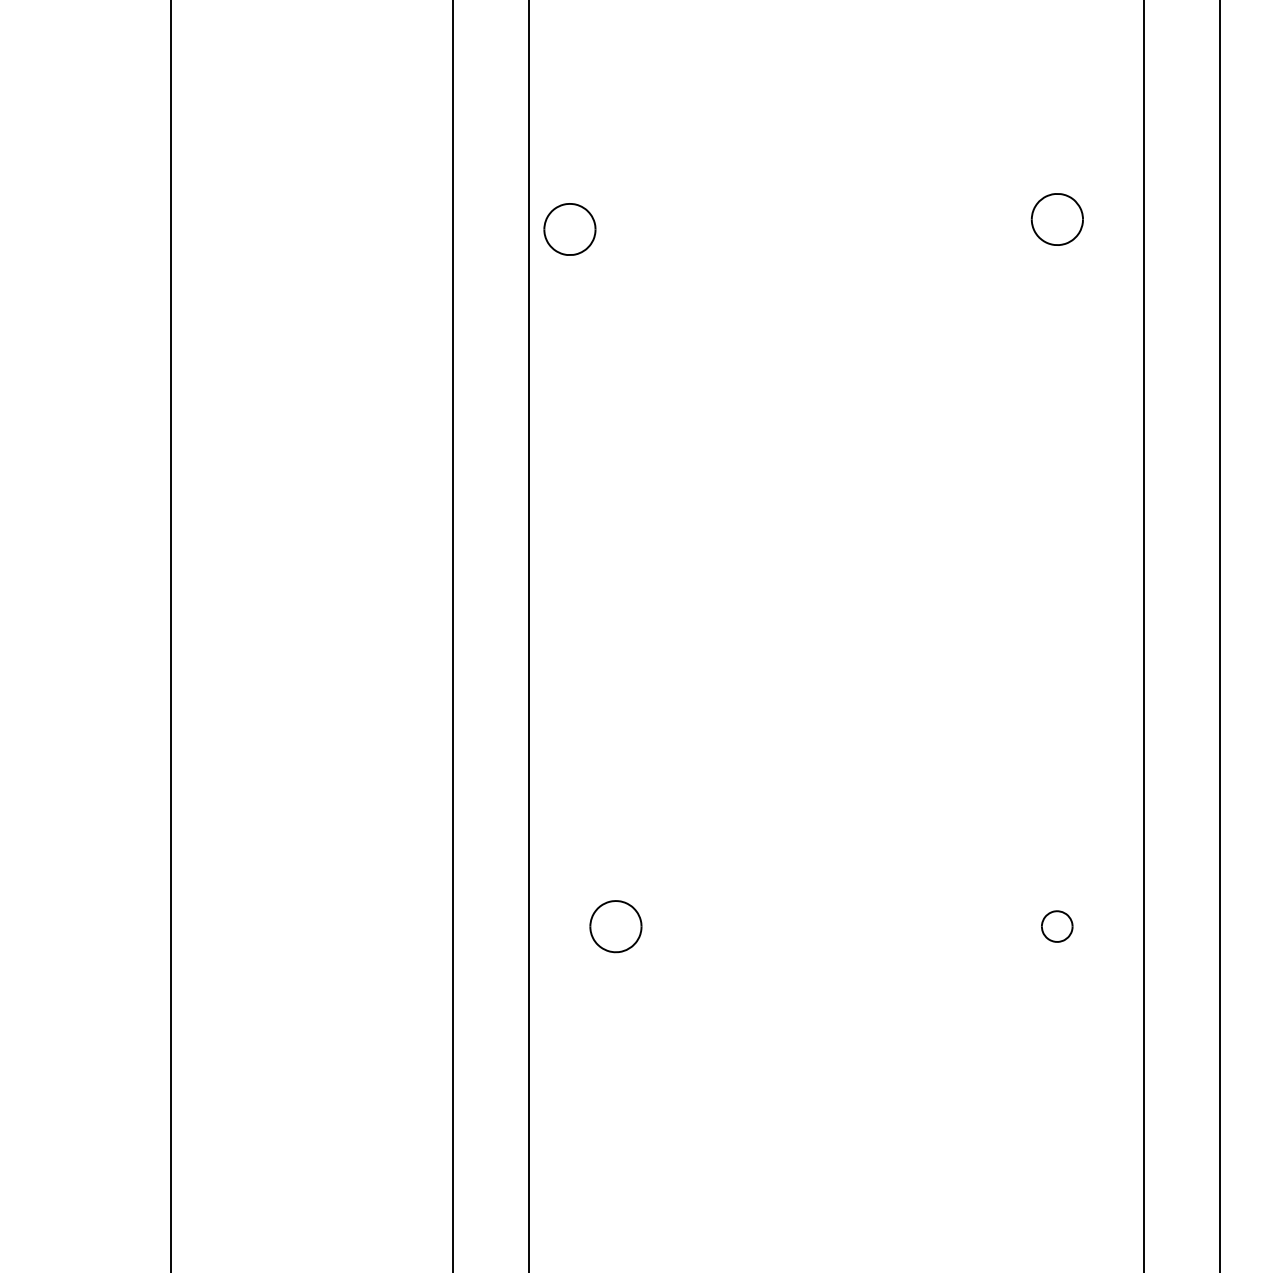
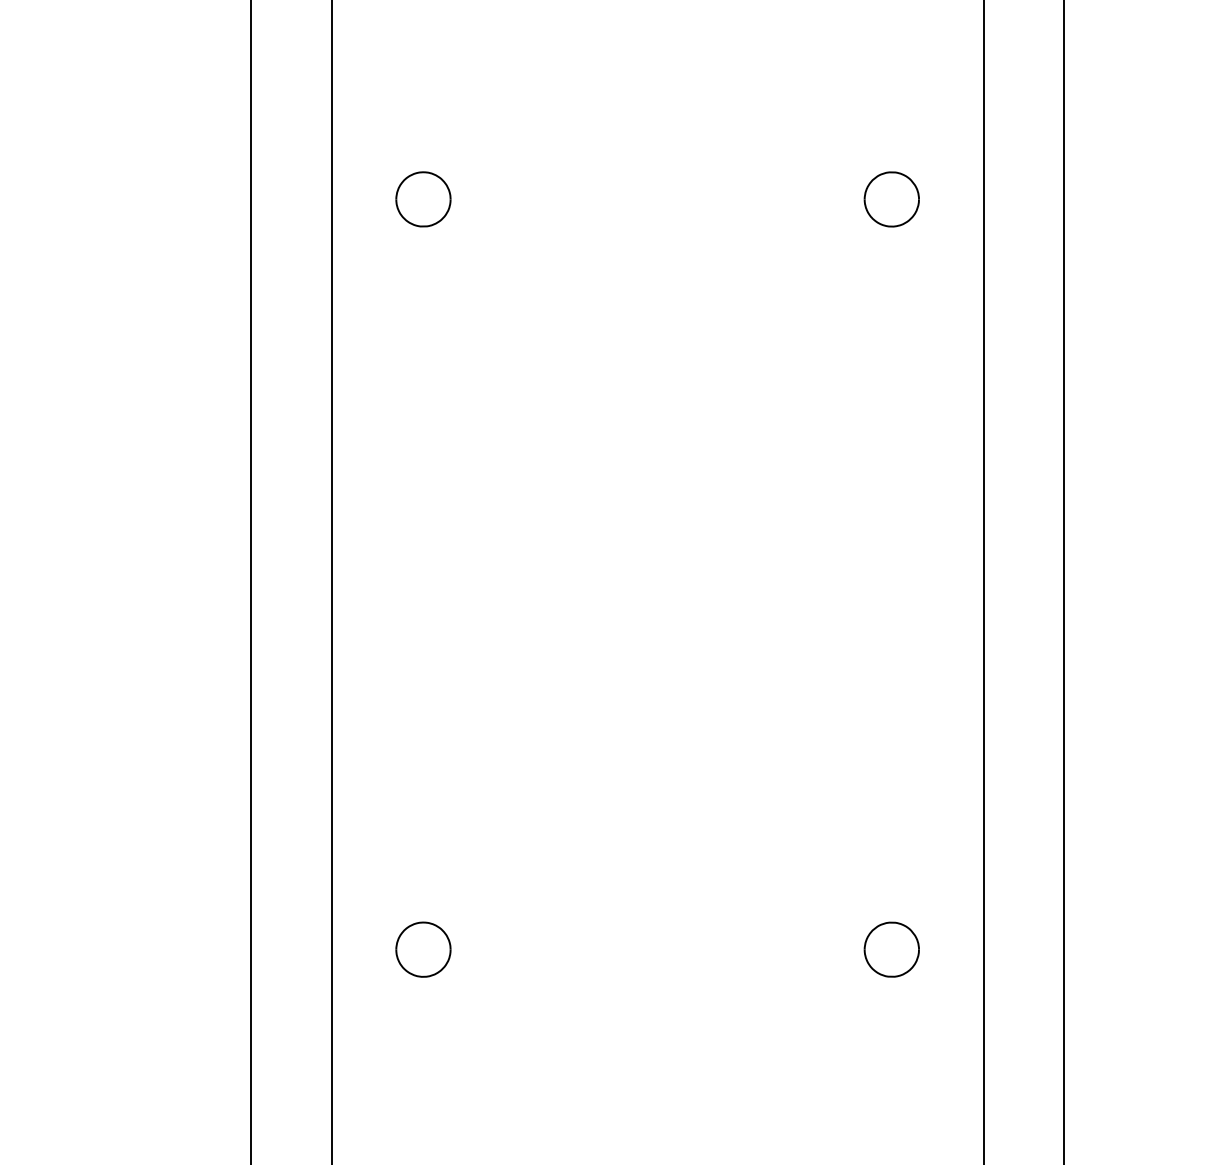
part: (569, 229) -> (422, 199), moved
part: (1056, 926) -> (890, 949), size x1.67

